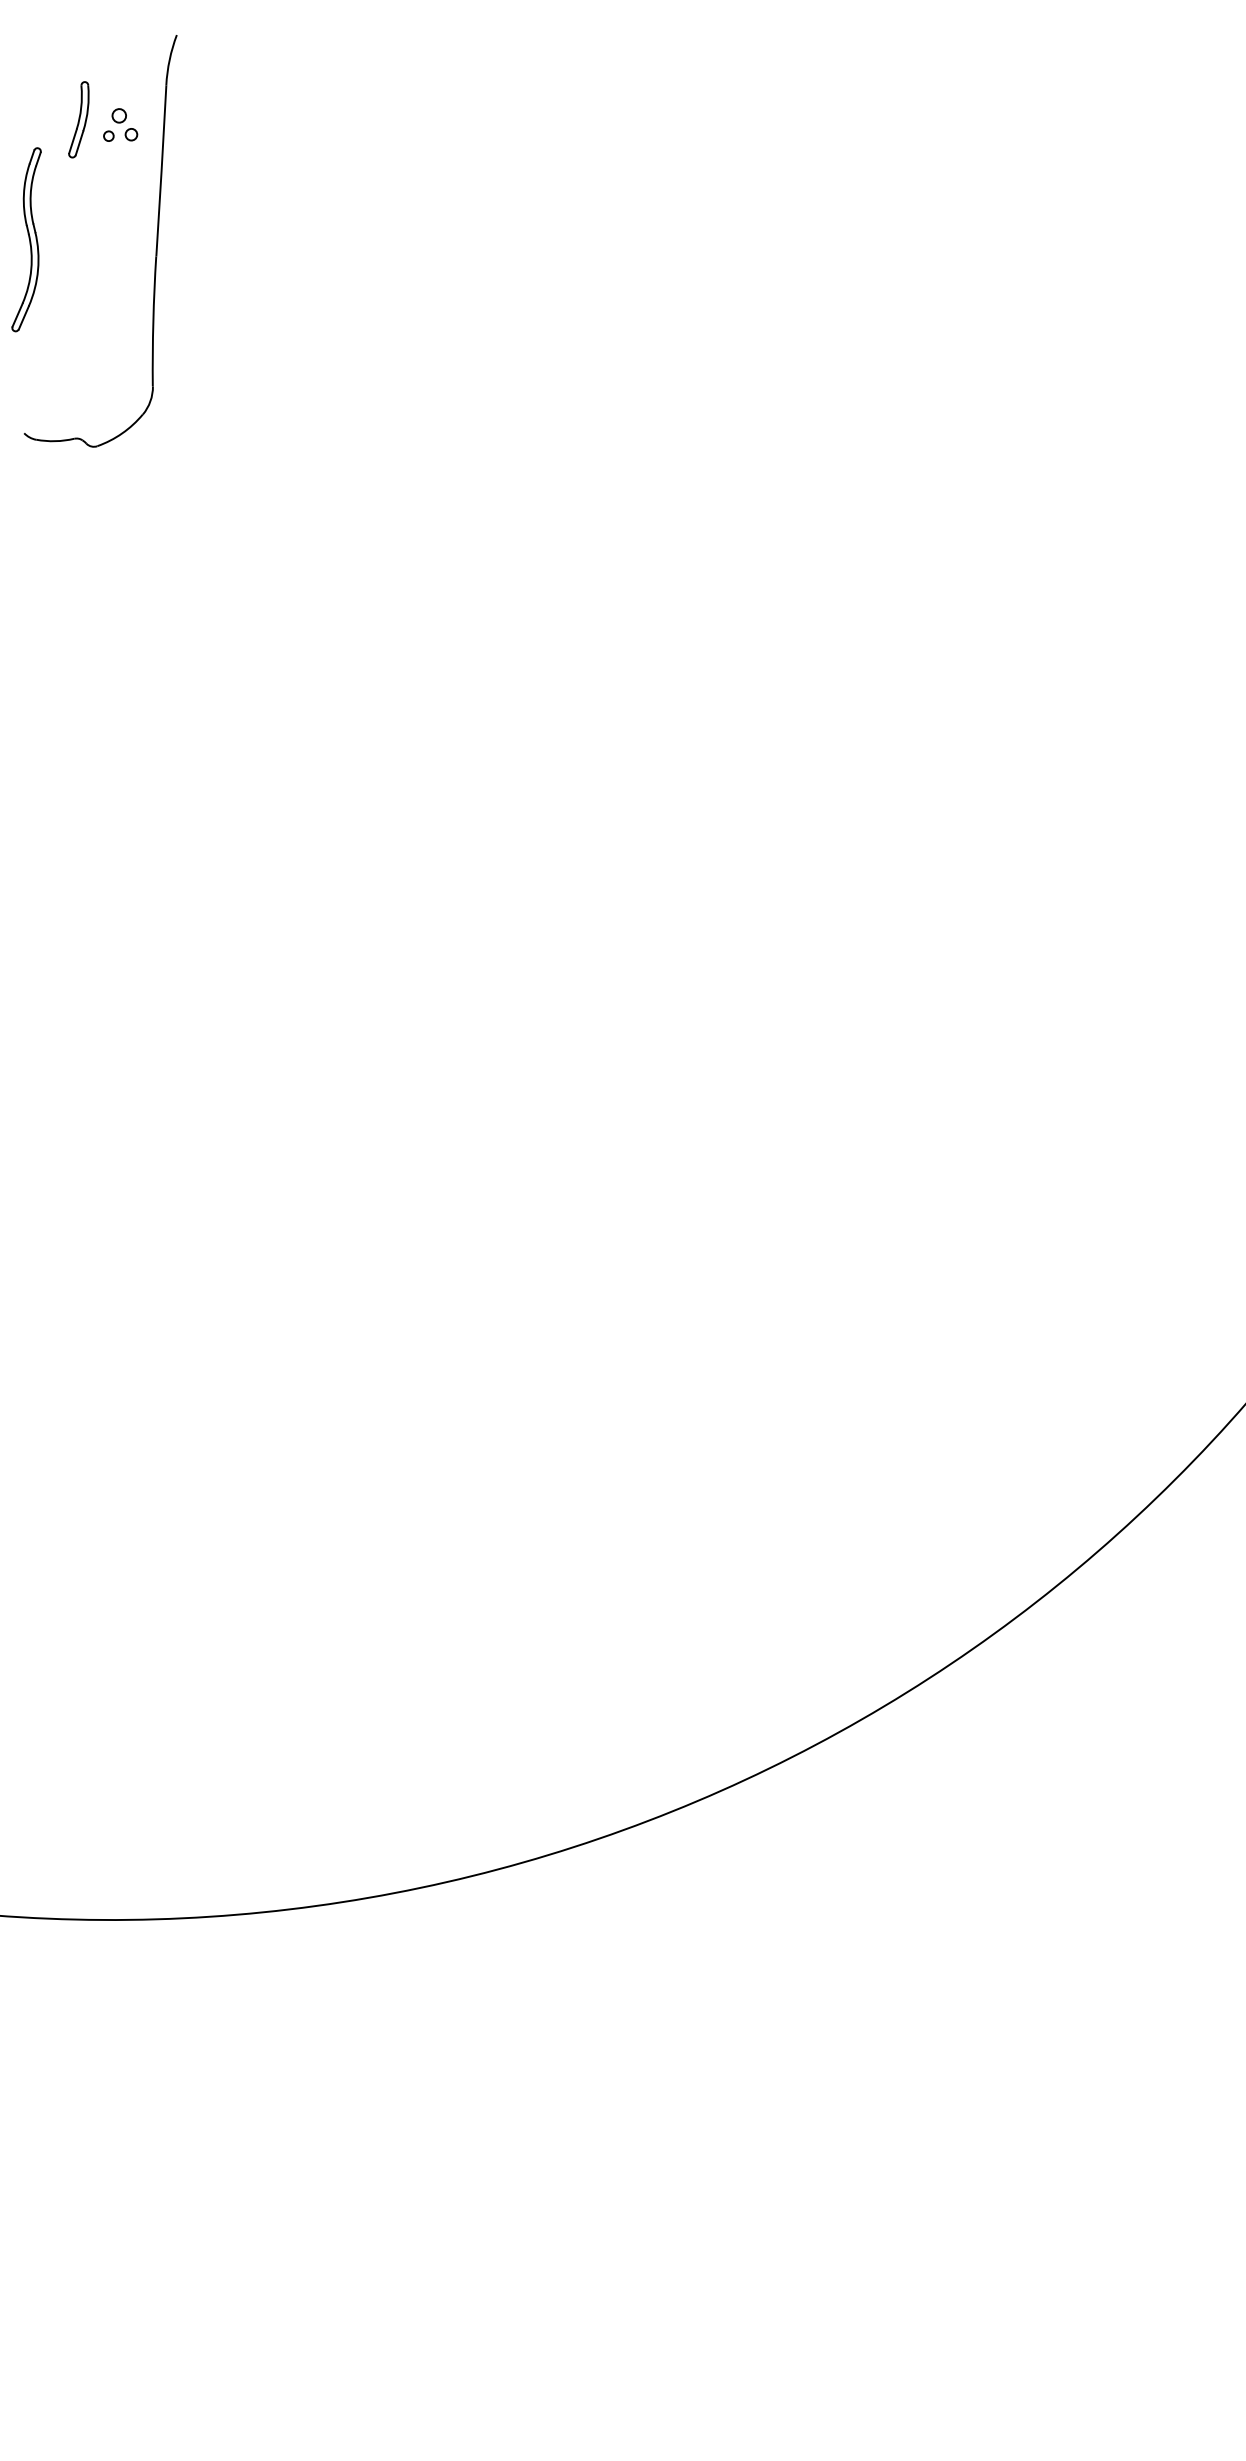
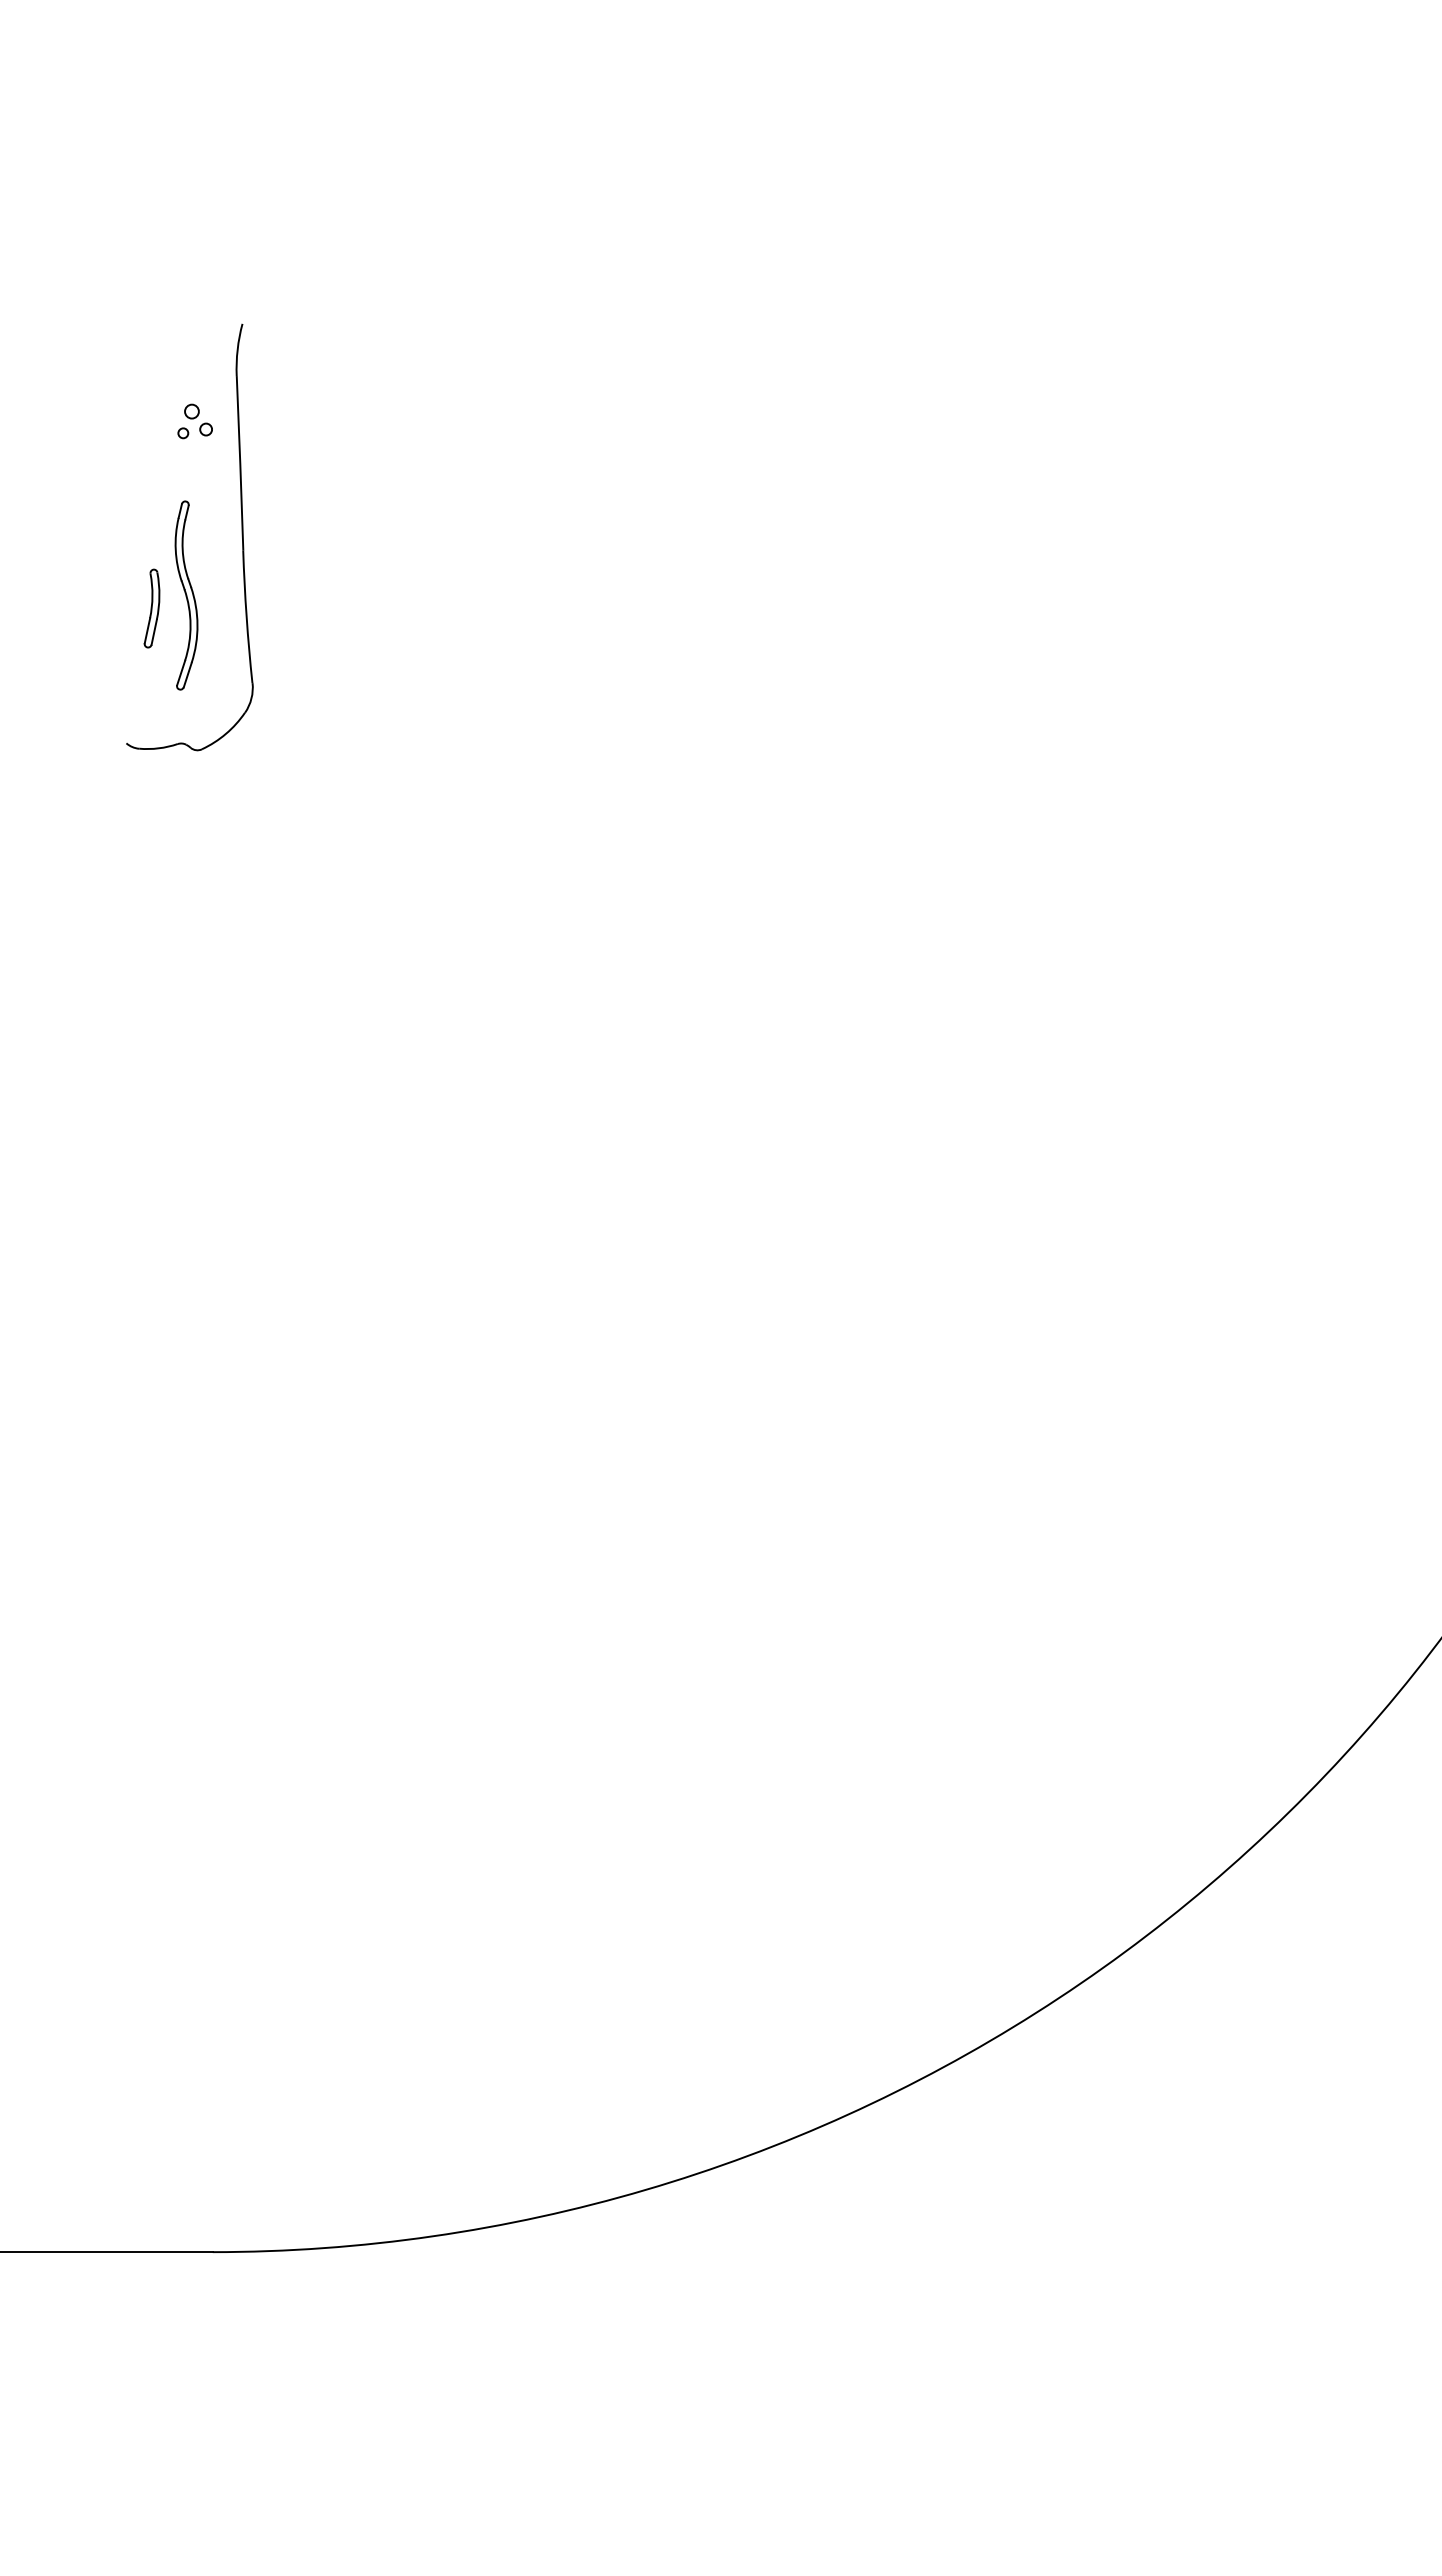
part: (79, 119) -> (151, 608), moved
part: (30, 240) -> (186, 595), moved

